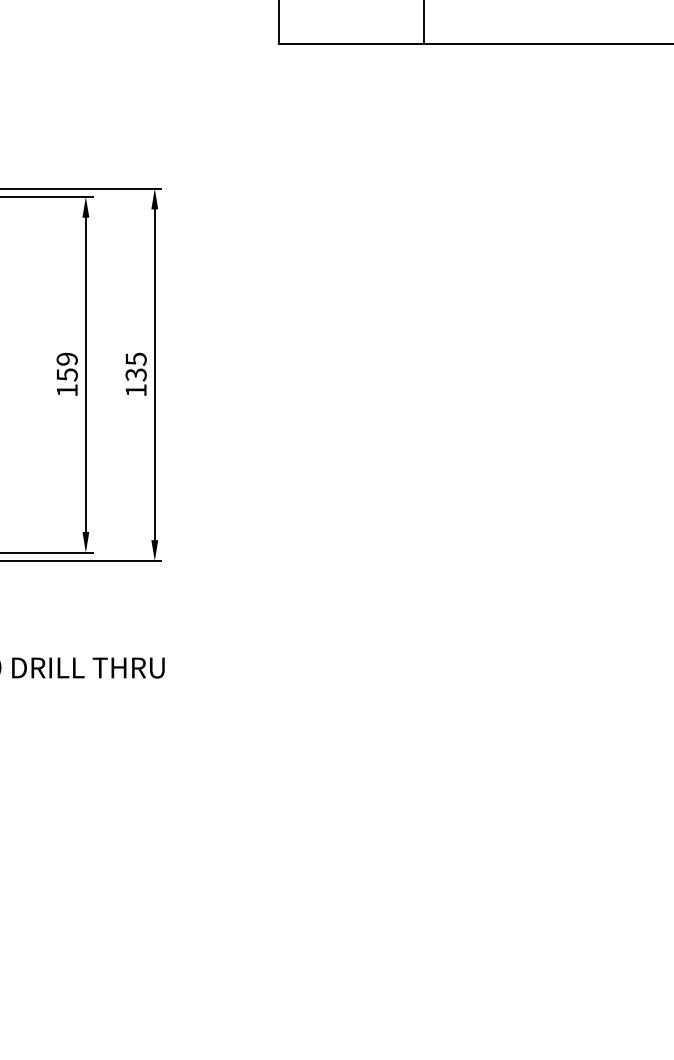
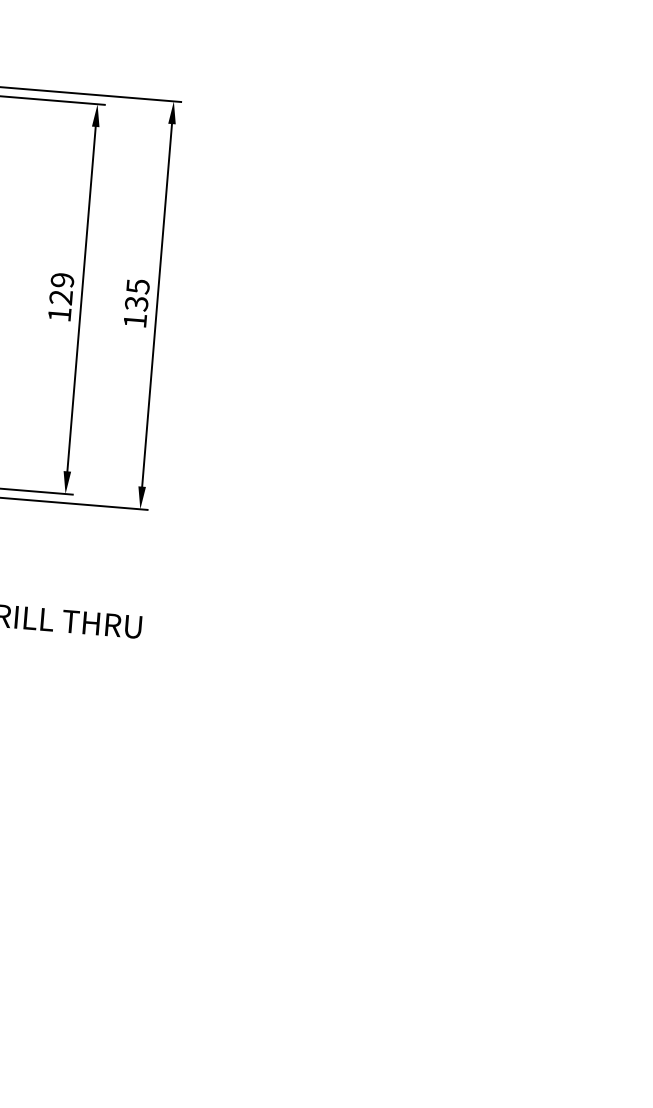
text: (66, 374) -> (60, 297), 159 -> 129

